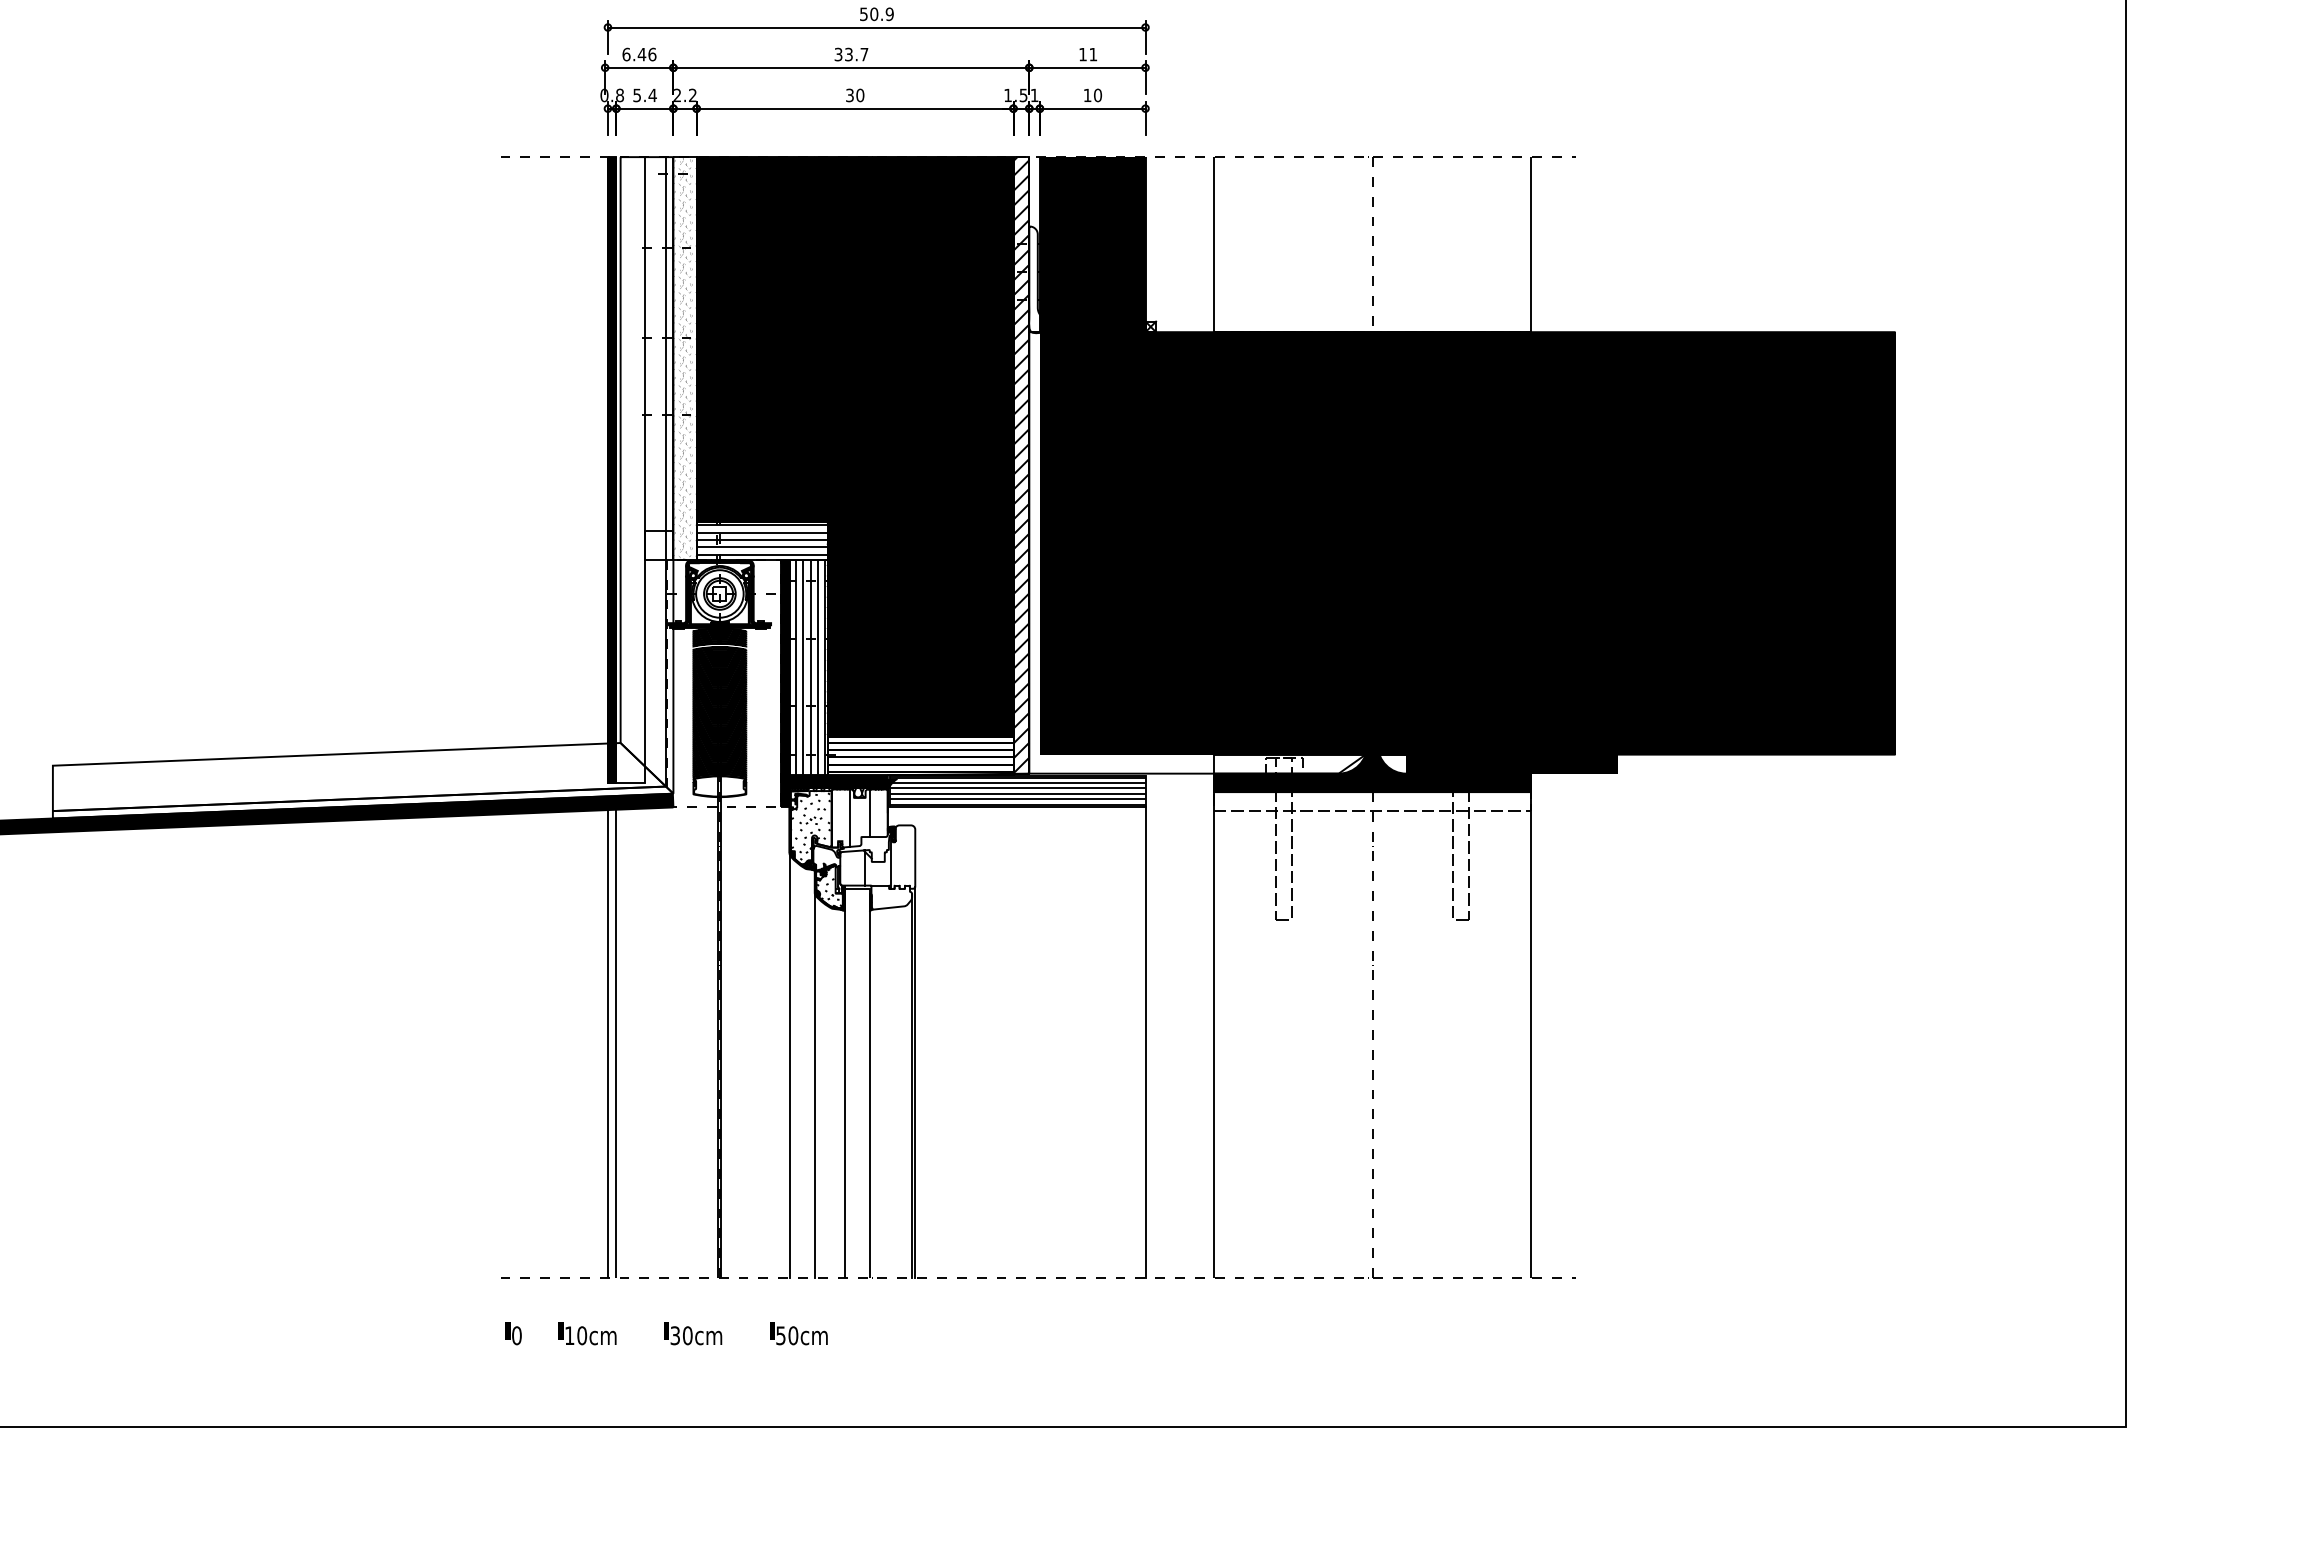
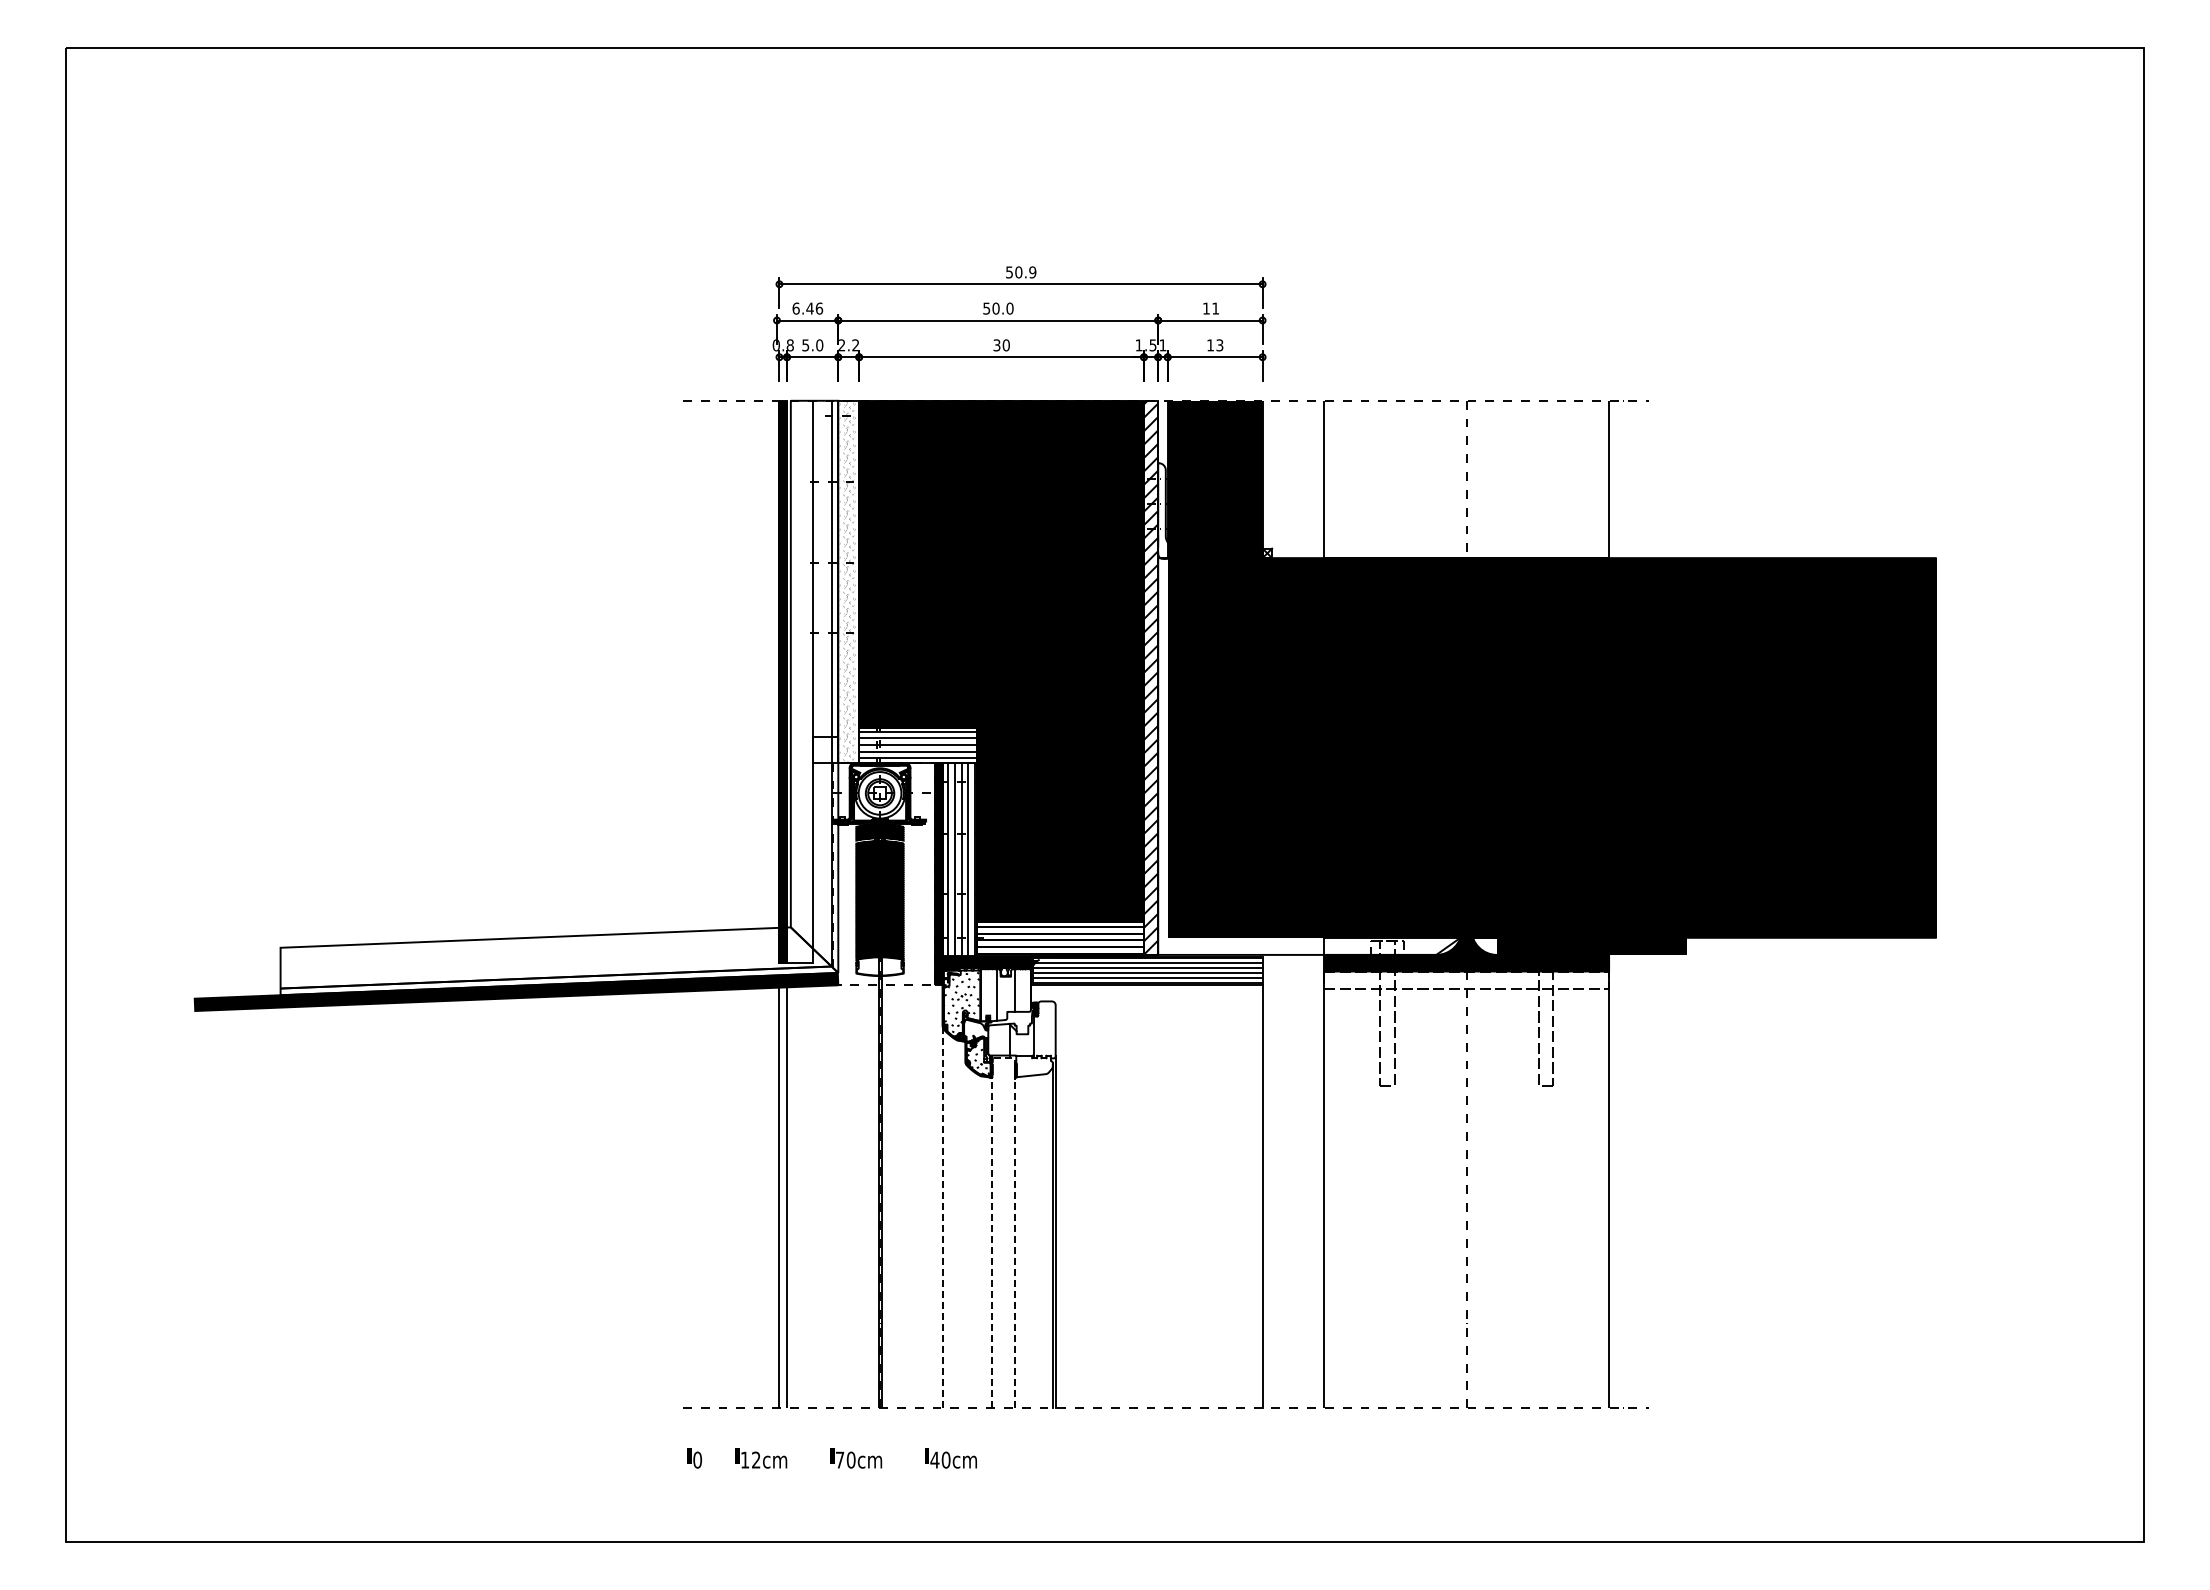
text: (851, 54) -> (998, 308), 33.7 -> 50.0
text: (652, 95) -> (819, 345), 5.4 -> 5.0
text: (1097, 95) -> (1219, 345), 10 -> 13
line: (857, 888) -> (1003, 1058), solid -> dashed
line: (789, 1065) -> (942, 1217), solid -> dashed
line: (814, 1085) -> (965, 1235), removed
text: (582, 1335) -> (756, 1459), 10cm -> 12cm
text: (674, 1335) -> (839, 1459), 30cm -> 70cm
text: (780, 1335) -> (934, 1459), 50cm -> 40cm

